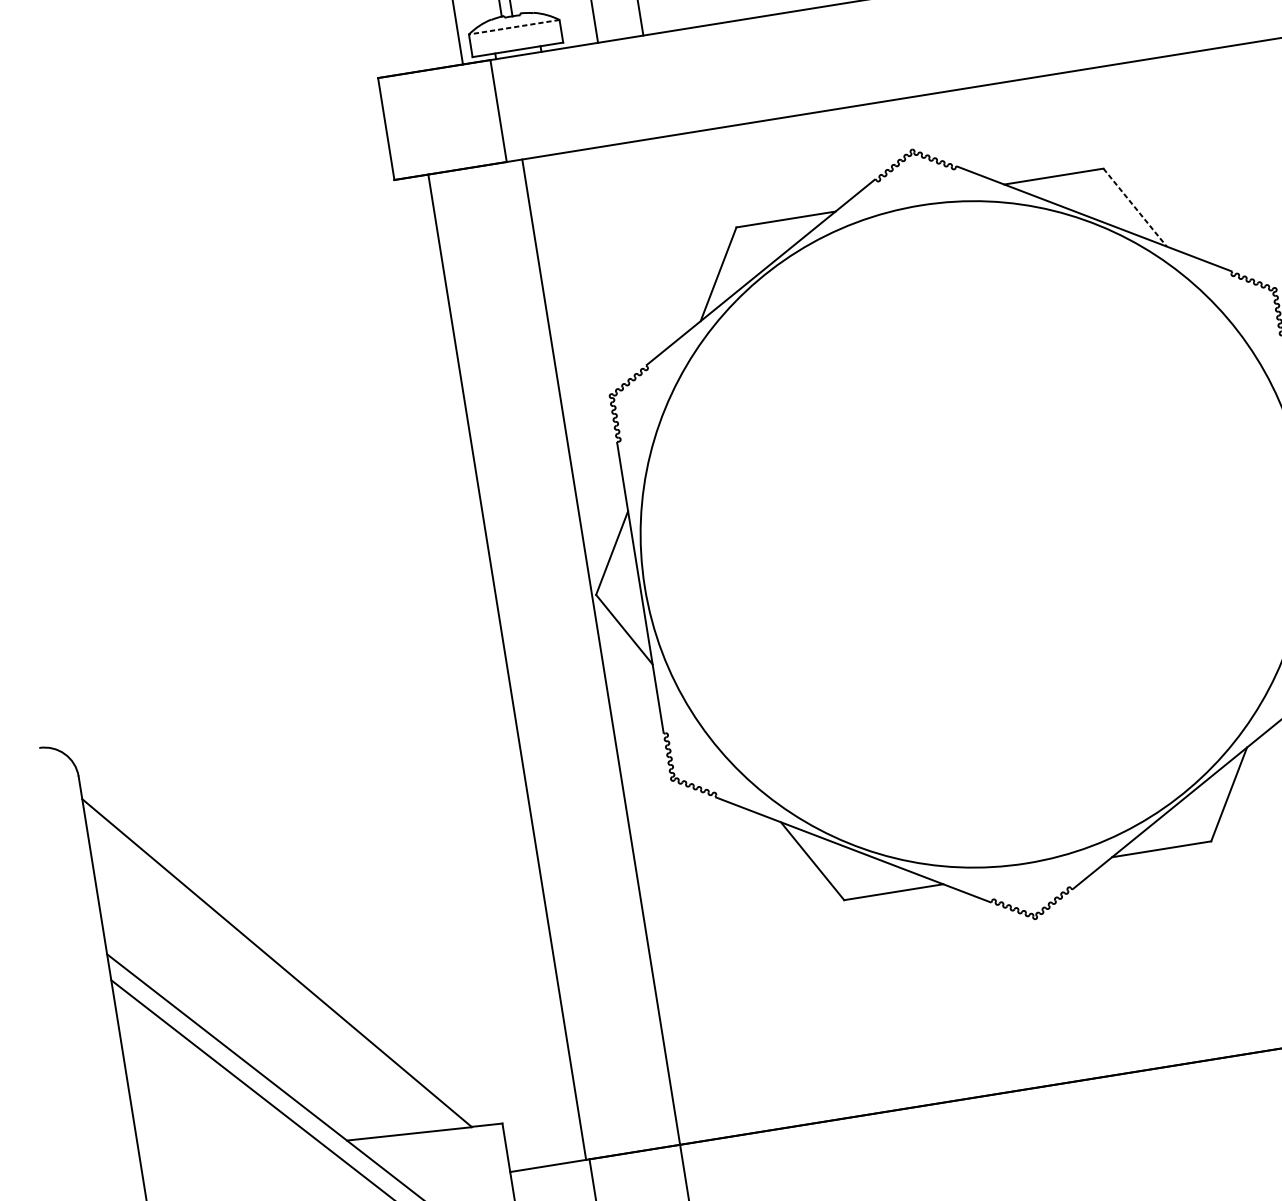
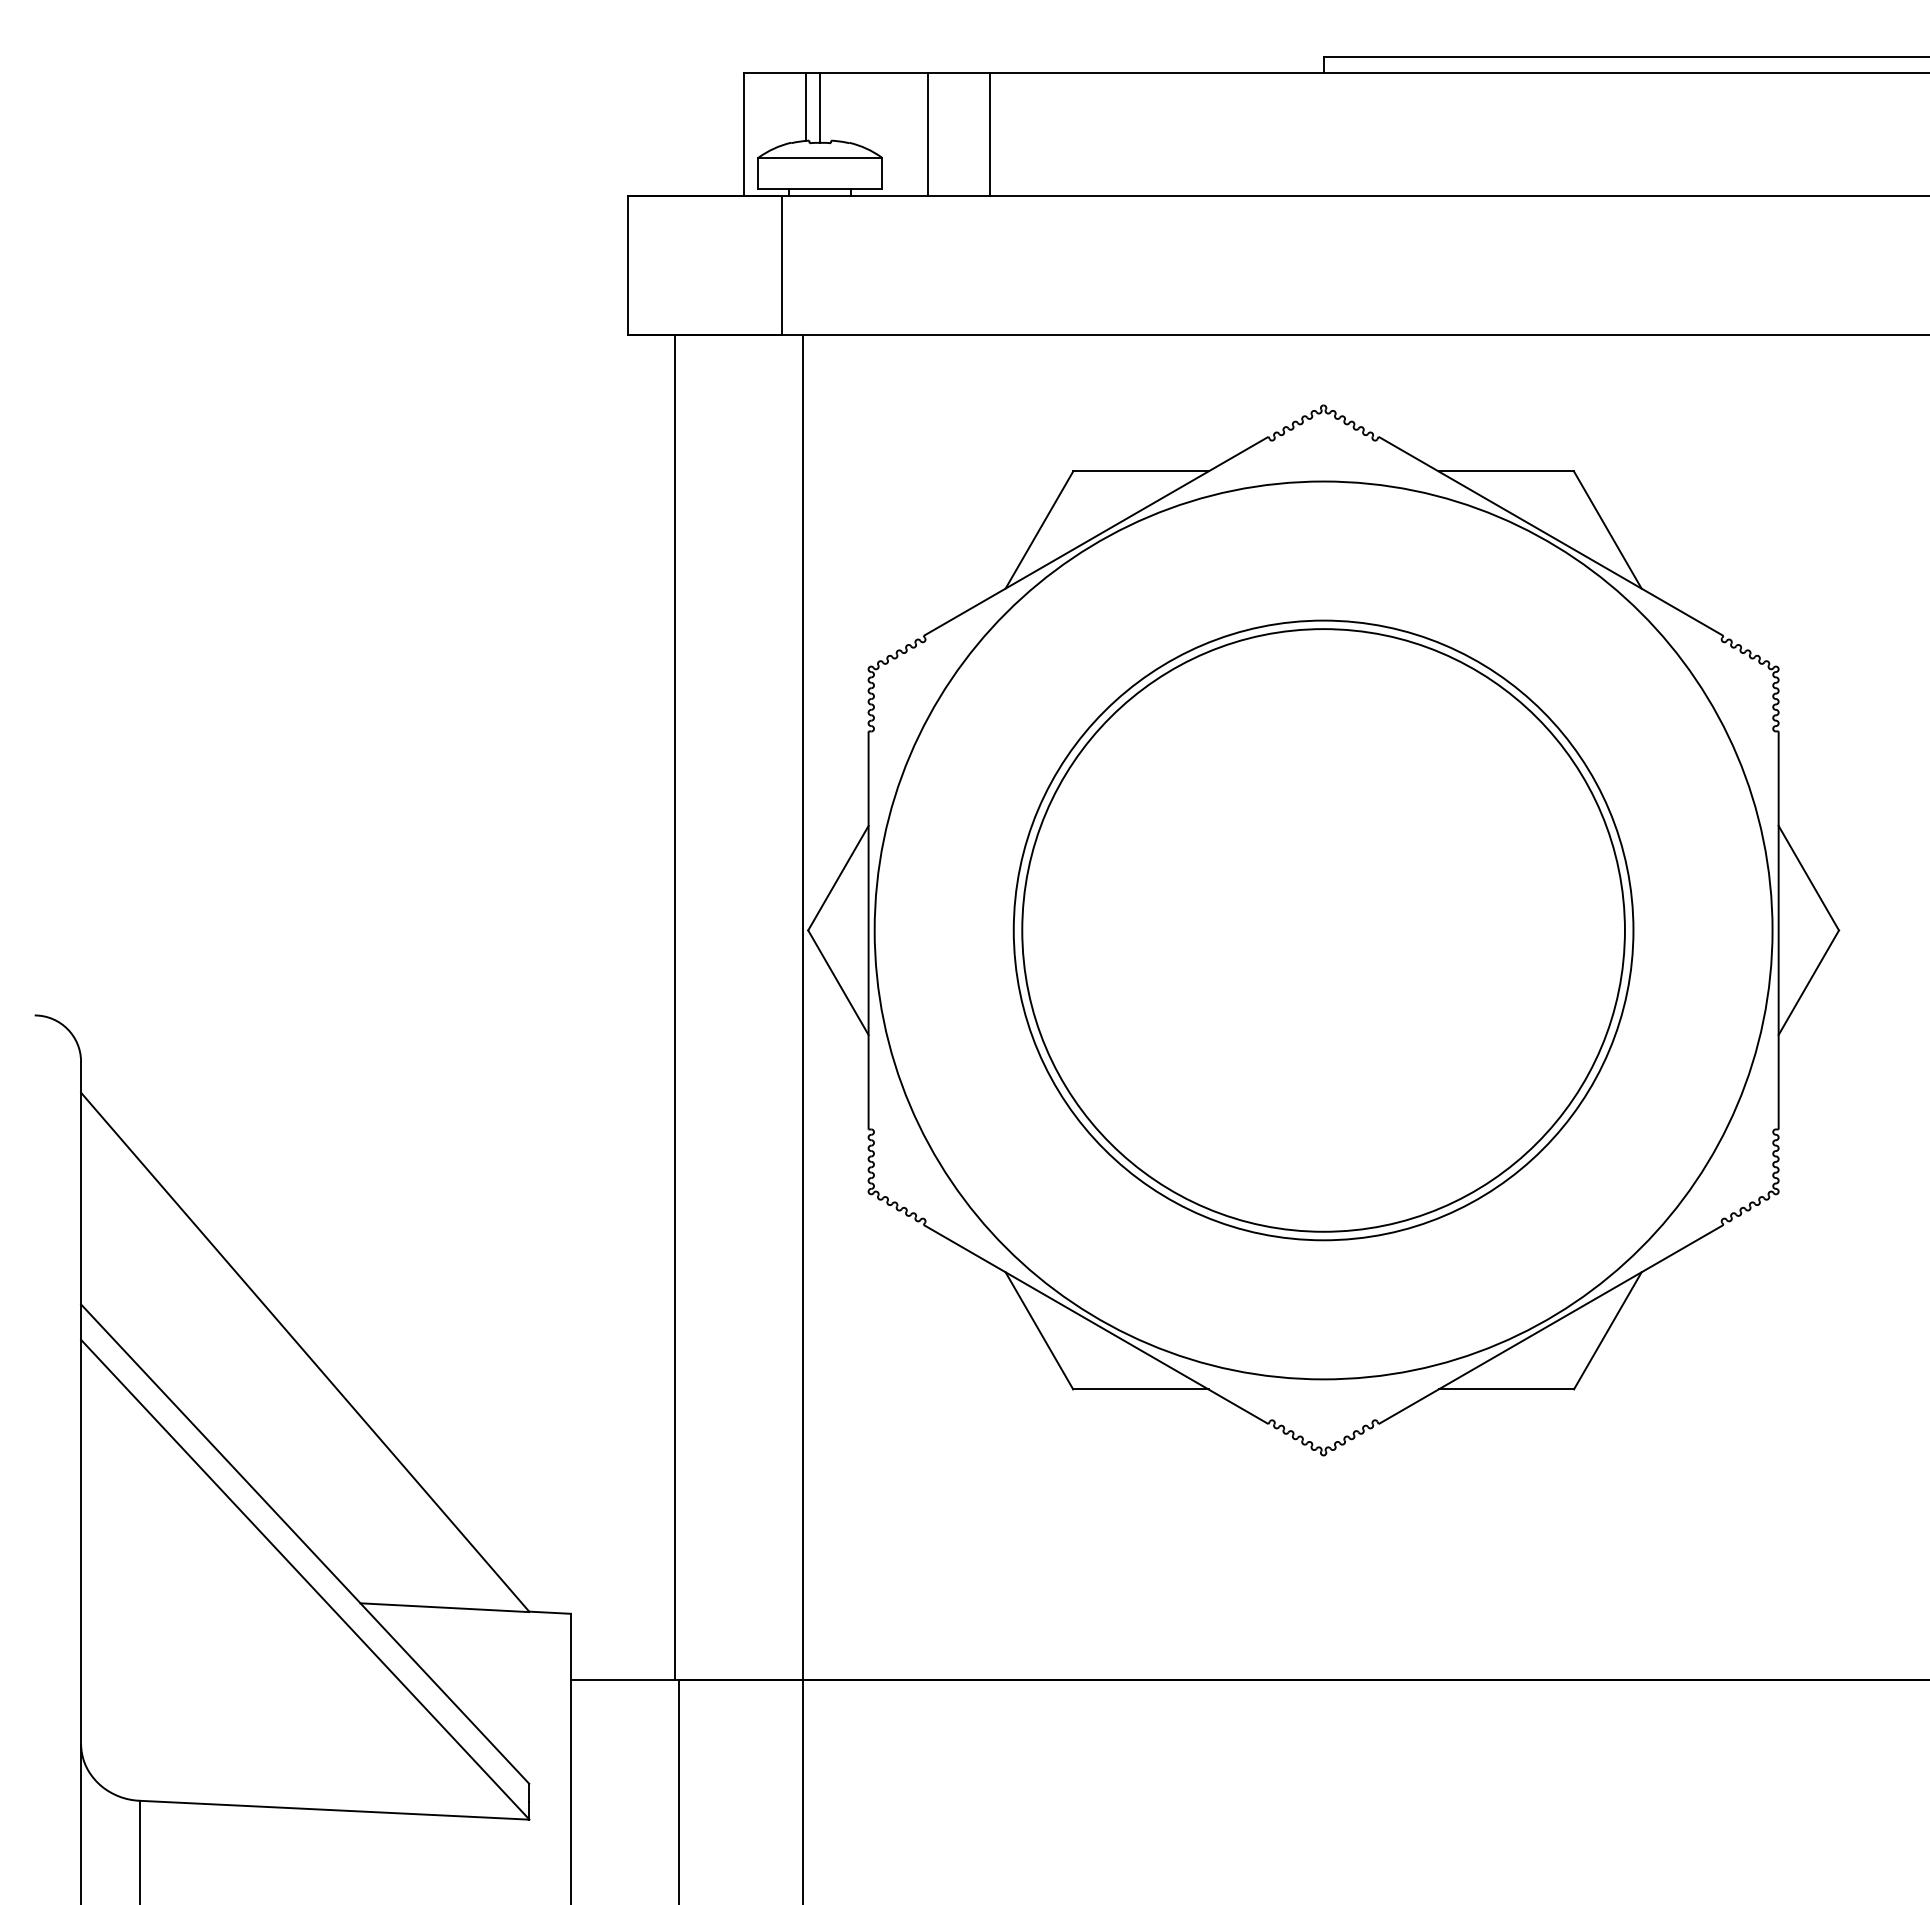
line: (514, 27) -> (820, 157), dashed -> solid
line: (1134, 207) -> (1607, 530), dashed -> solid
part: (973, 534) -> (1323, 930), added

